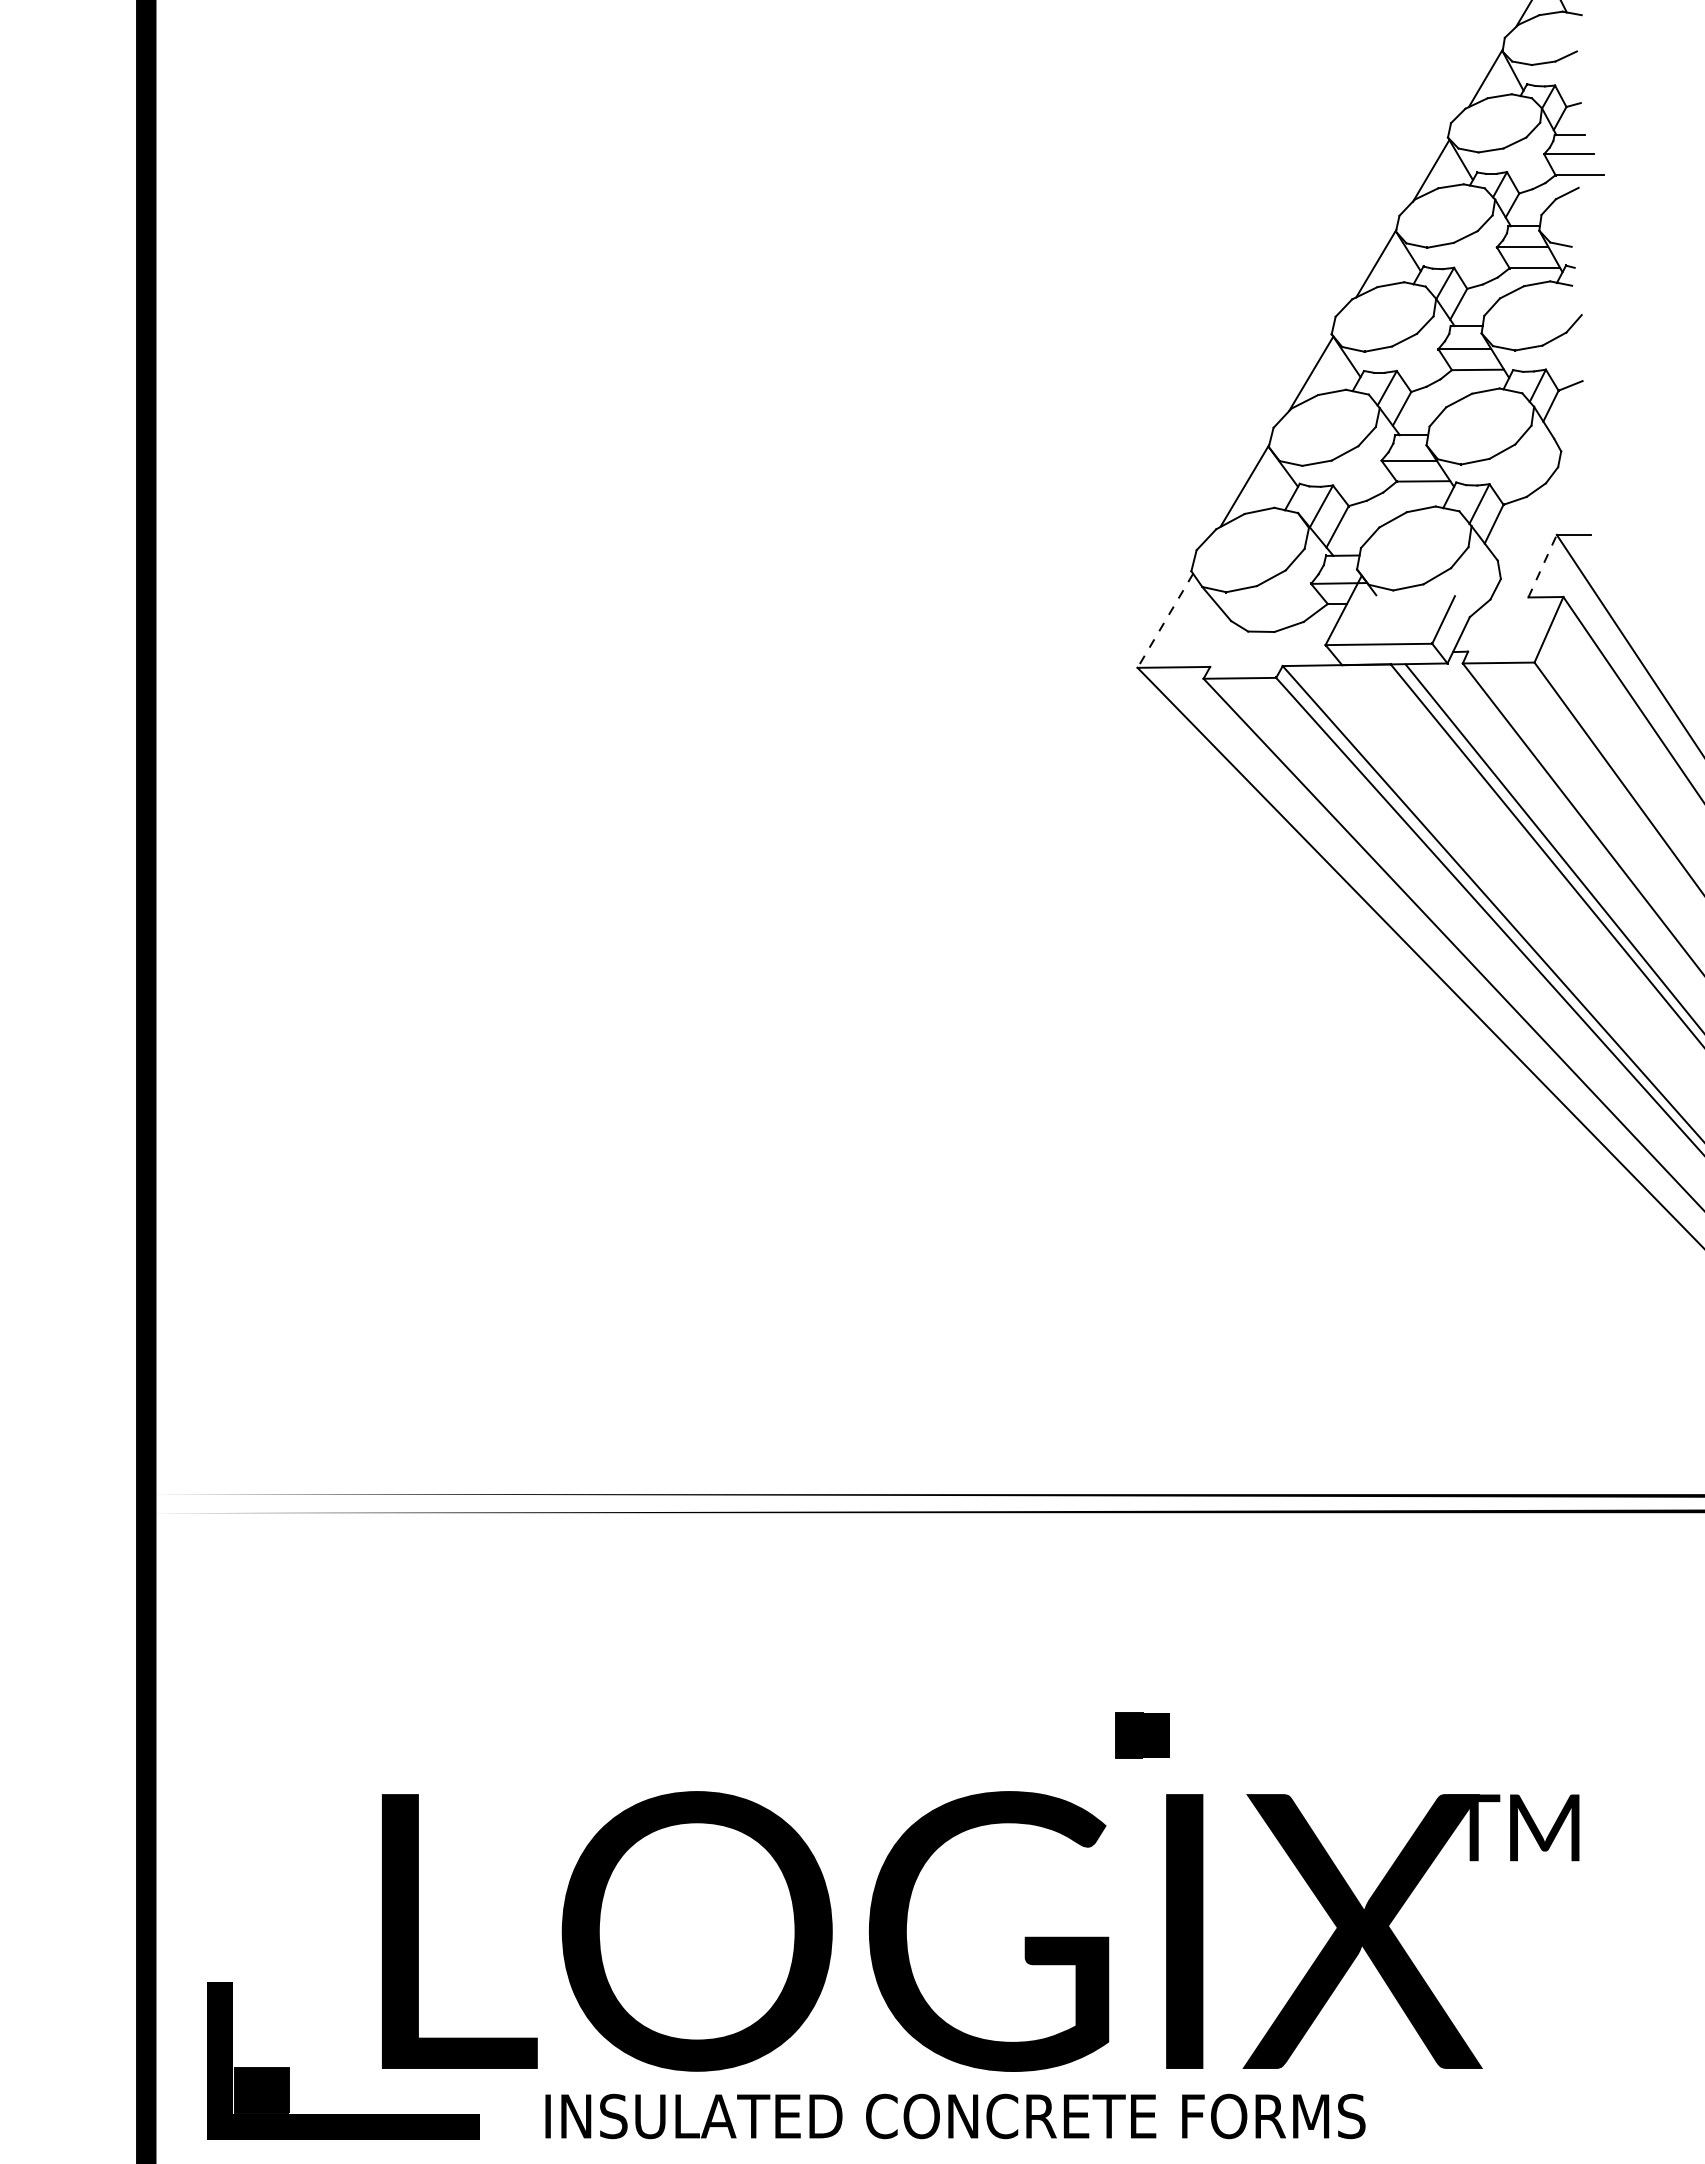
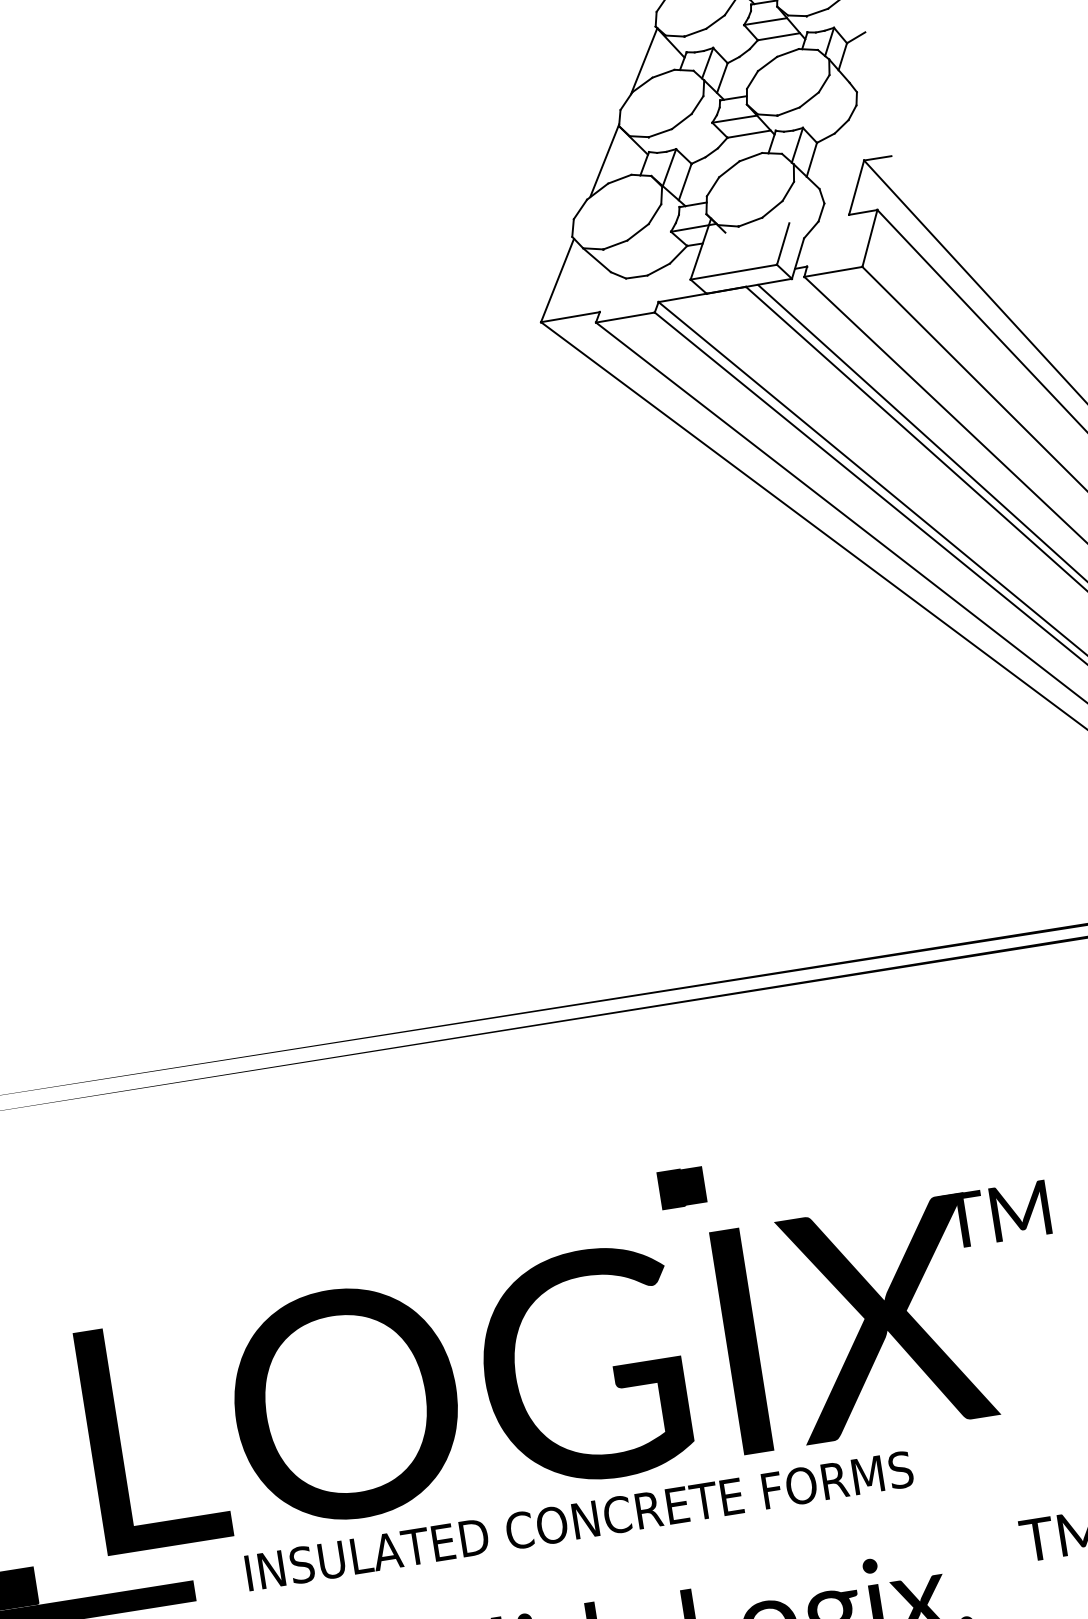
line: (1542, 565) -> (856, 187), dashed -> solid
line: (1165, 620) -> (557, 280), dashed -> solid

